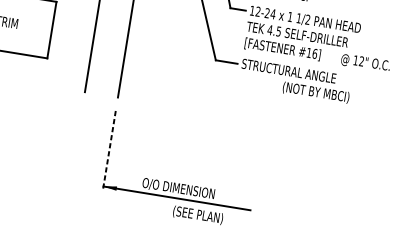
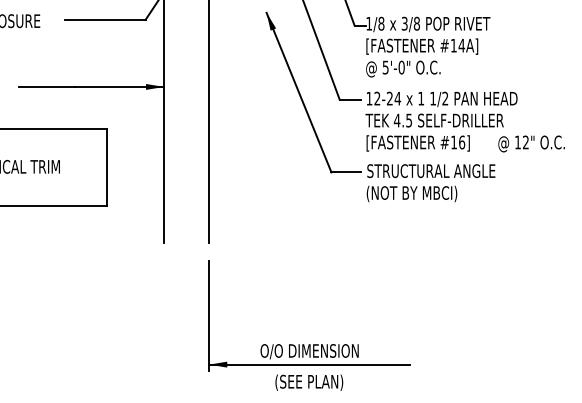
text: (315, 92) -> (411, 193), moved
line: (109, 151) -> (209, 316), dashed -> solid
text: (198, 215) -> (309, 382), moved

